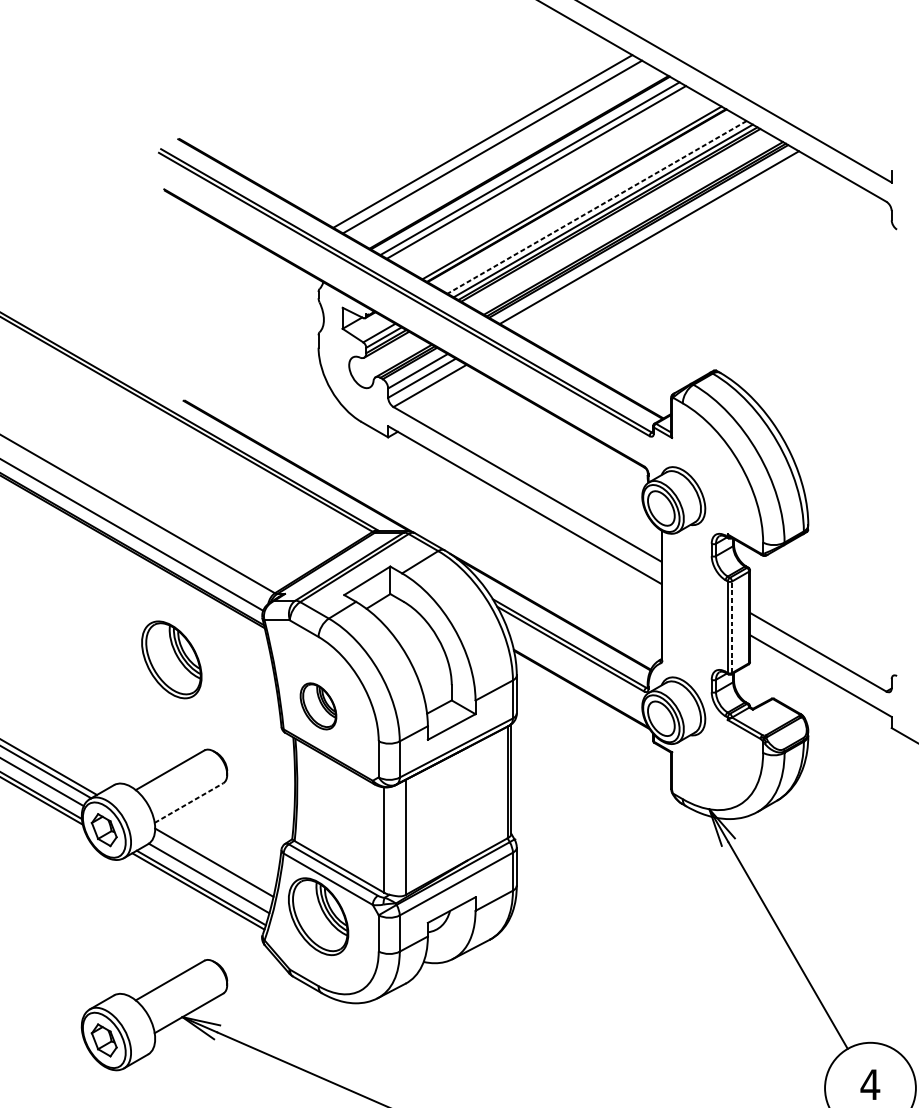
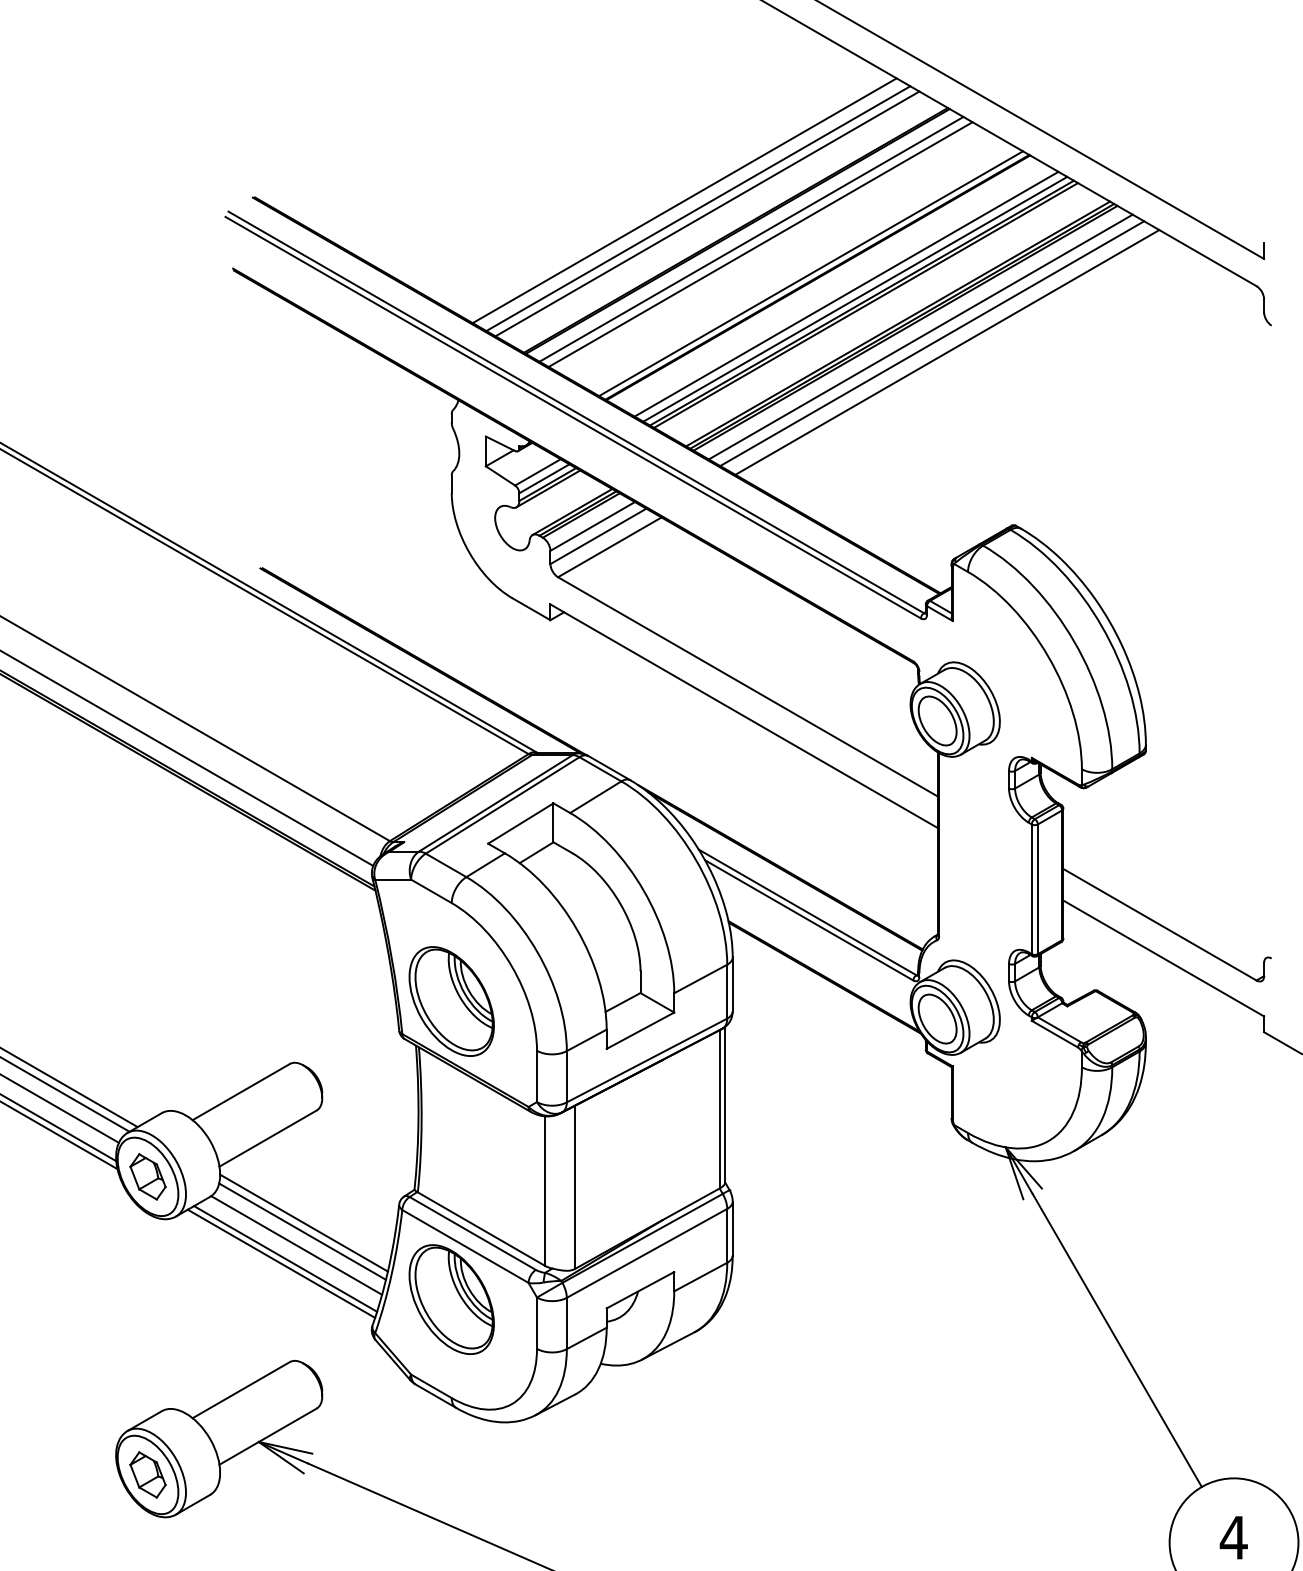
line: (499, 150) -> (707, 213), added
line: (597, 207) -> (846, 294), dashed -> solid
line: (657, 242) -> (932, 343), added
line: (668, 248) -> (947, 352), added
line: (731, 627) -> (1037, 889), dashed -> solid
part: (171, 659) -> (243, 935), removed
part: (318, 706) -> (451, 1001), size x1.67
line: (189, 803) -> (268, 1138), dashed -> solid
line: (213, 868) -> (302, 1231), added

